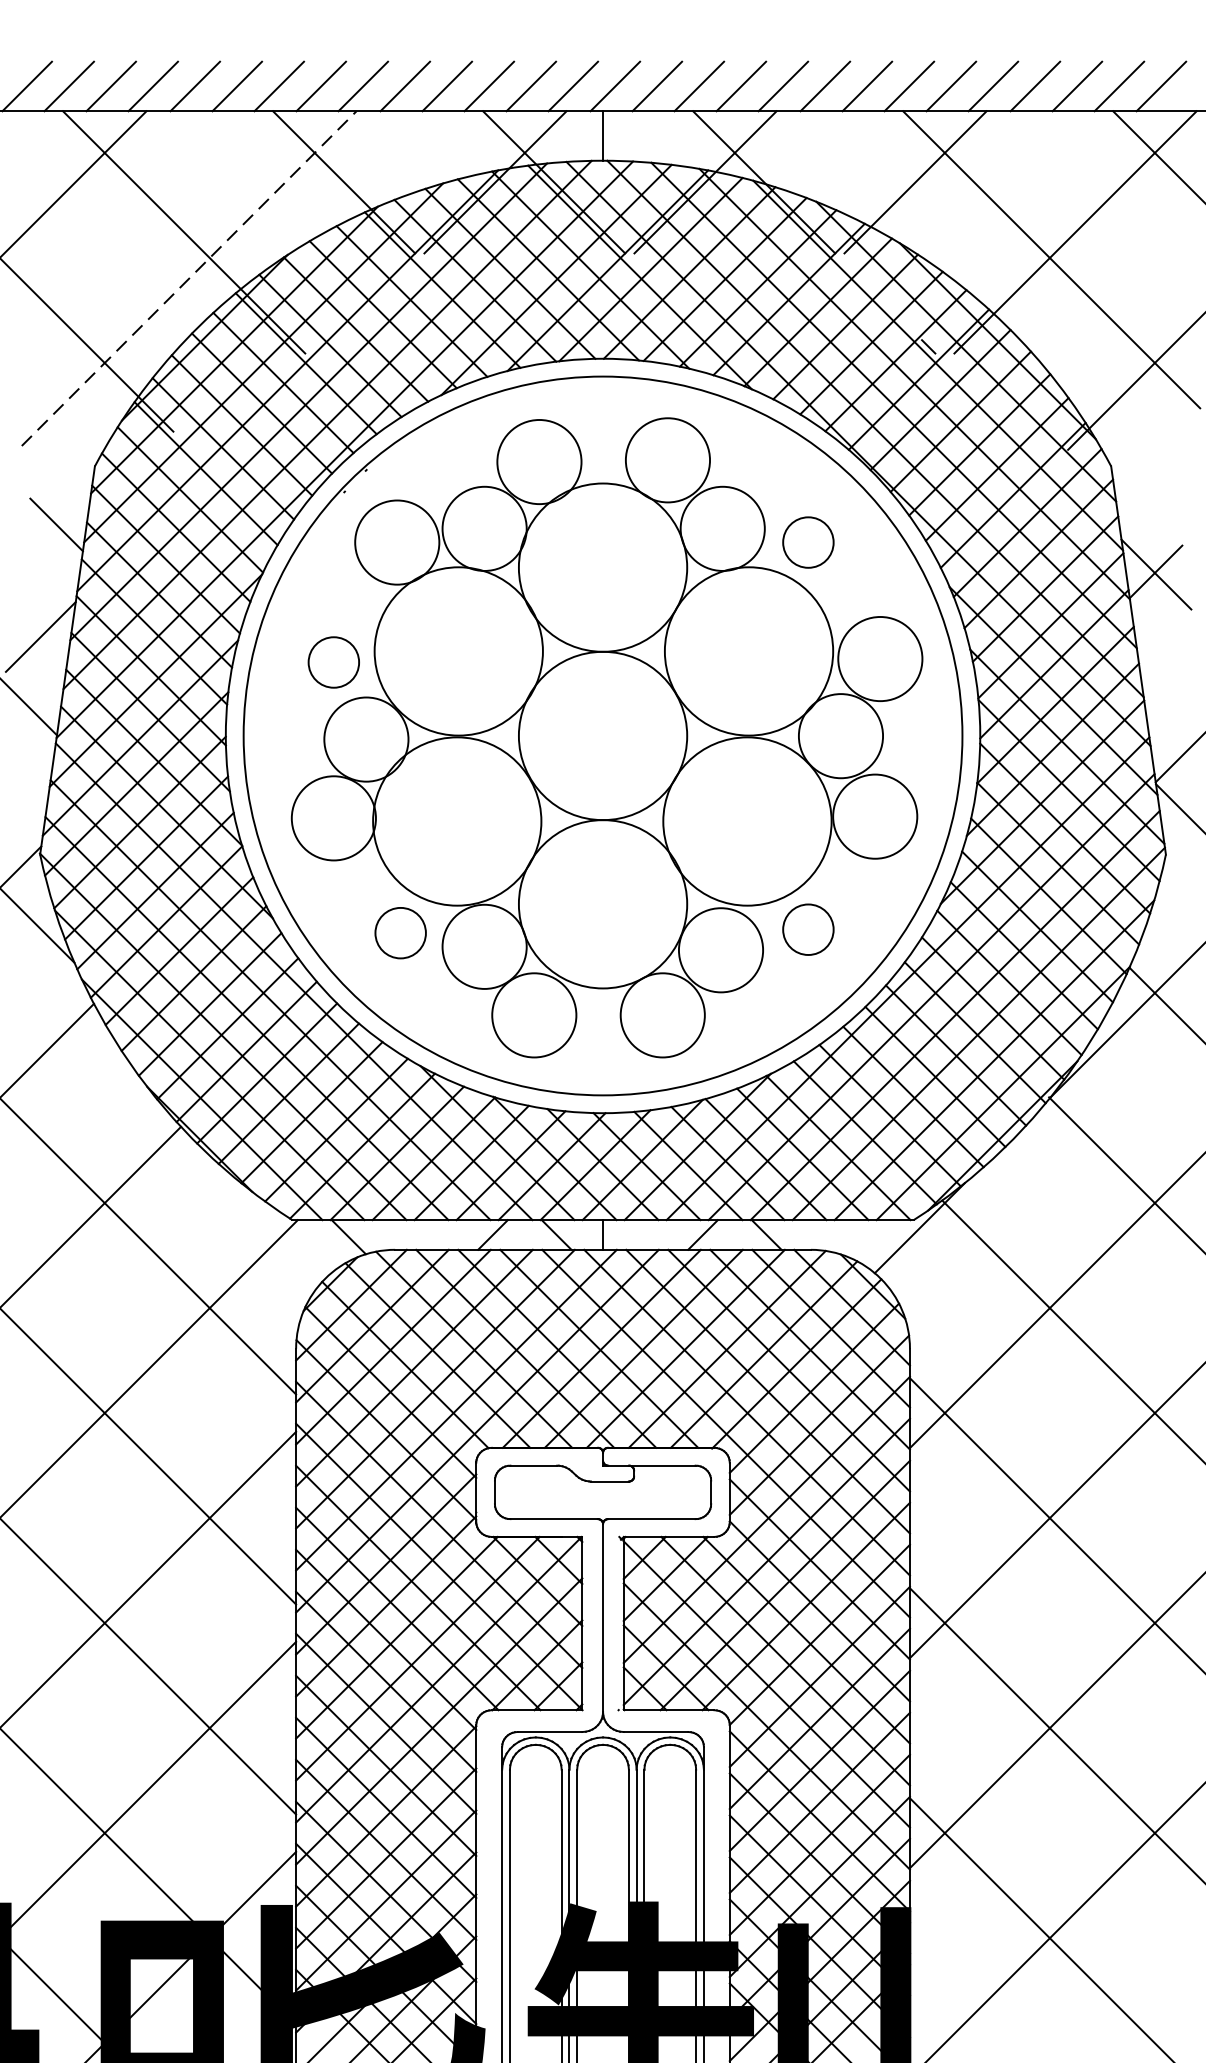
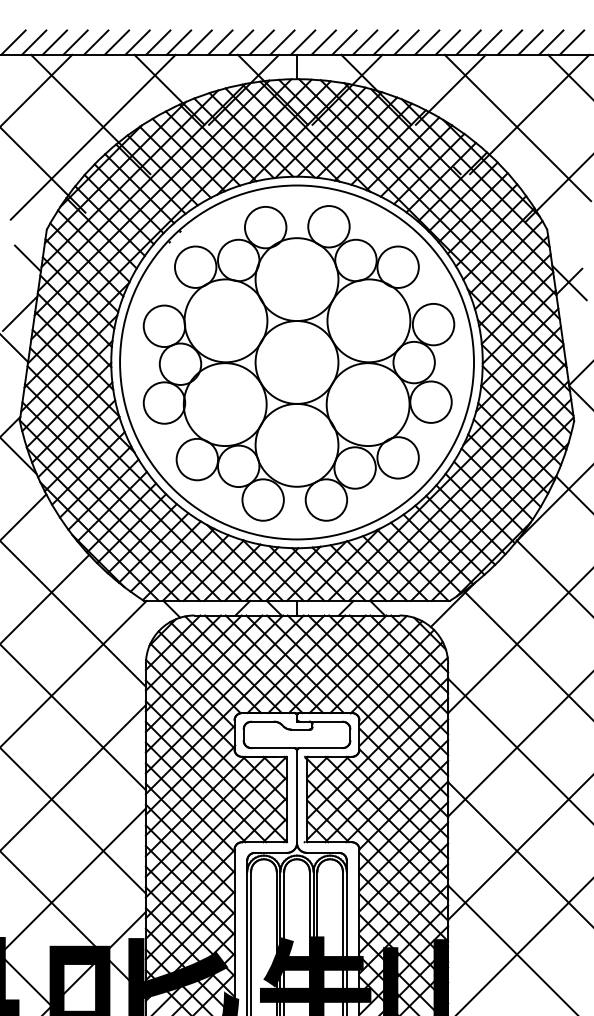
line: (189, 279) -> (93, 137), dashed -> solid
circle: (807, 541) -> (397, 266), size x1.67
circle: (333, 662) -> (164, 326), size x1.67
circle: (807, 928) -> (397, 457), size x1.67
circle: (400, 933) -> (197, 459), size x1.67

